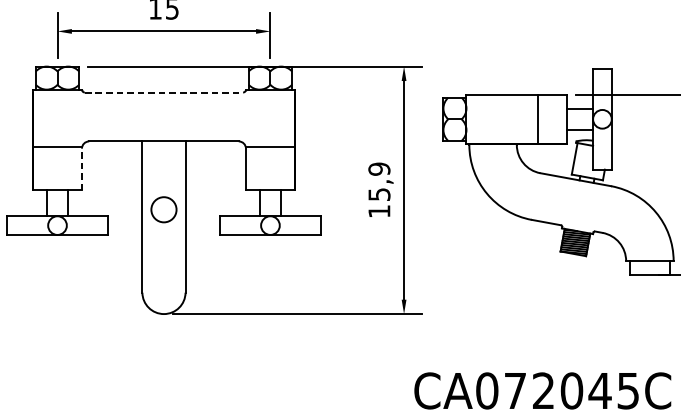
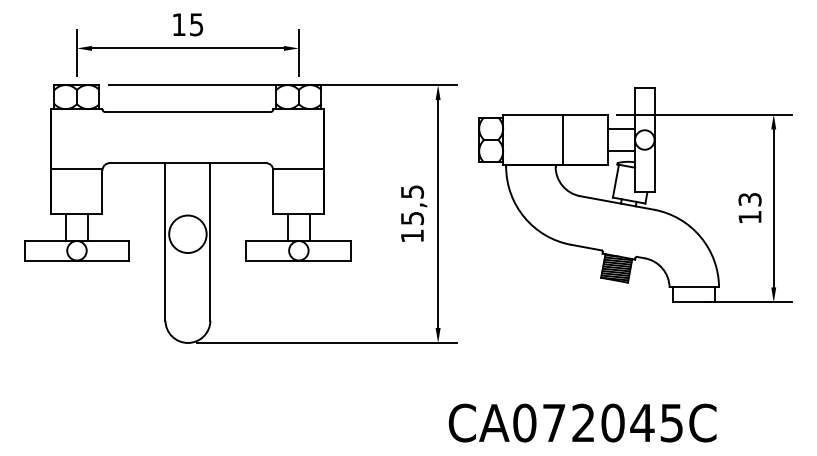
line: (164, 92) -> (188, 112), dashed -> solid
line: (538, 118) -> (563, 139), moved
text: (378, 168) -> (411, 191), 15,9 -> 15,5
line: (82, 169) -> (102, 192), dashed -> solid
circle: (163, 209) -> (187, 234), size x1.43

